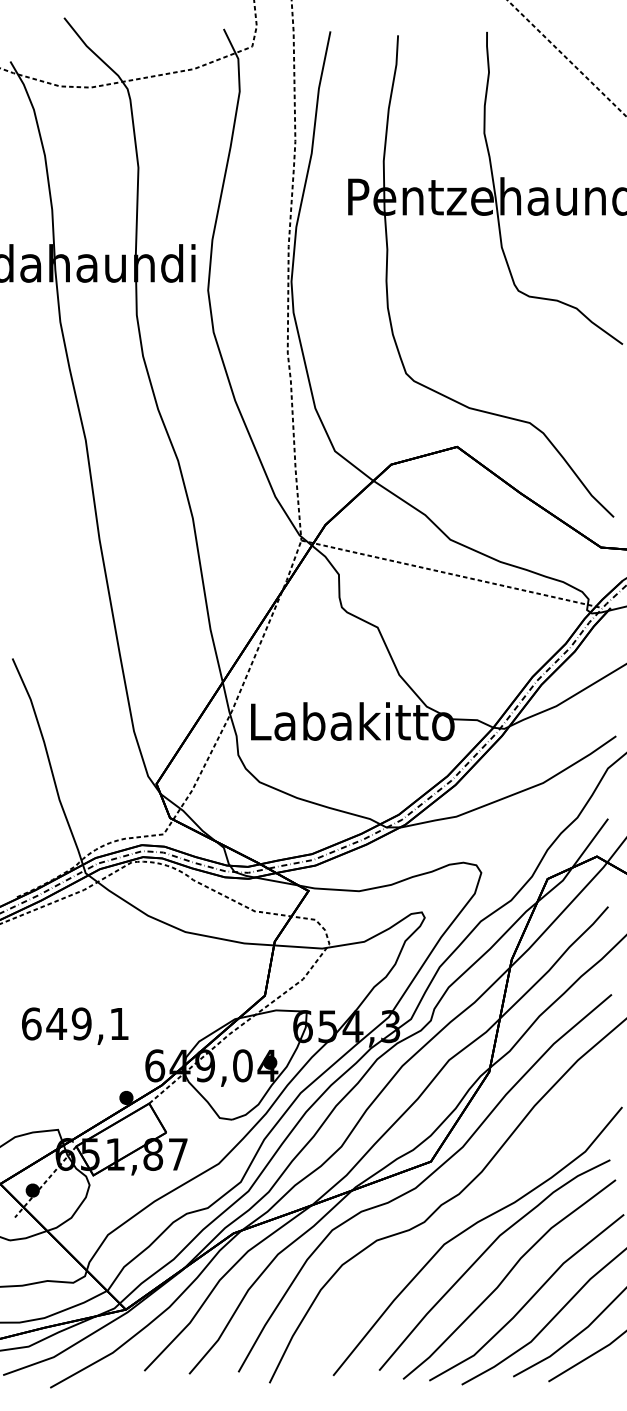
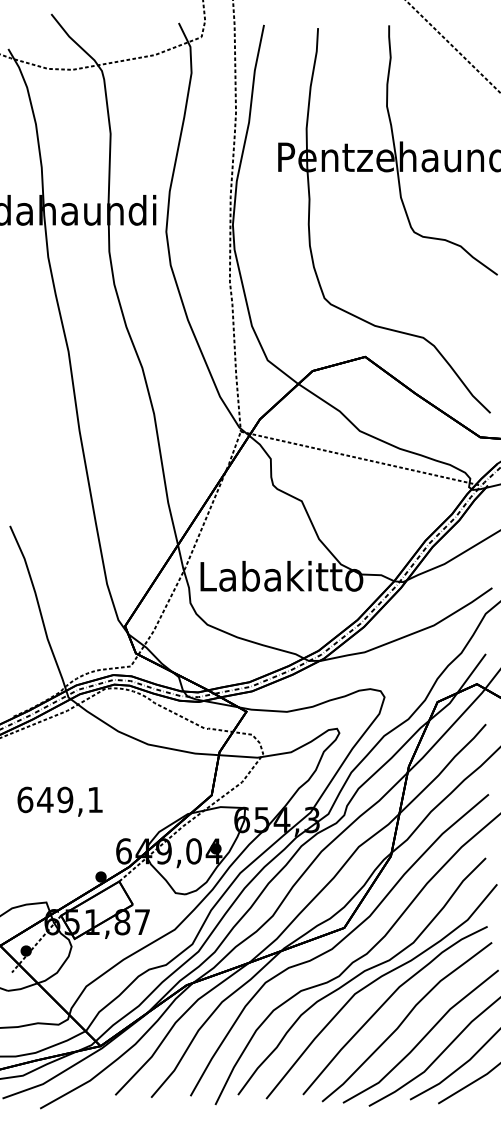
text: (74, 1025) -> (59, 801), moved
curve: (451, 1221) -> (360, 975), added

